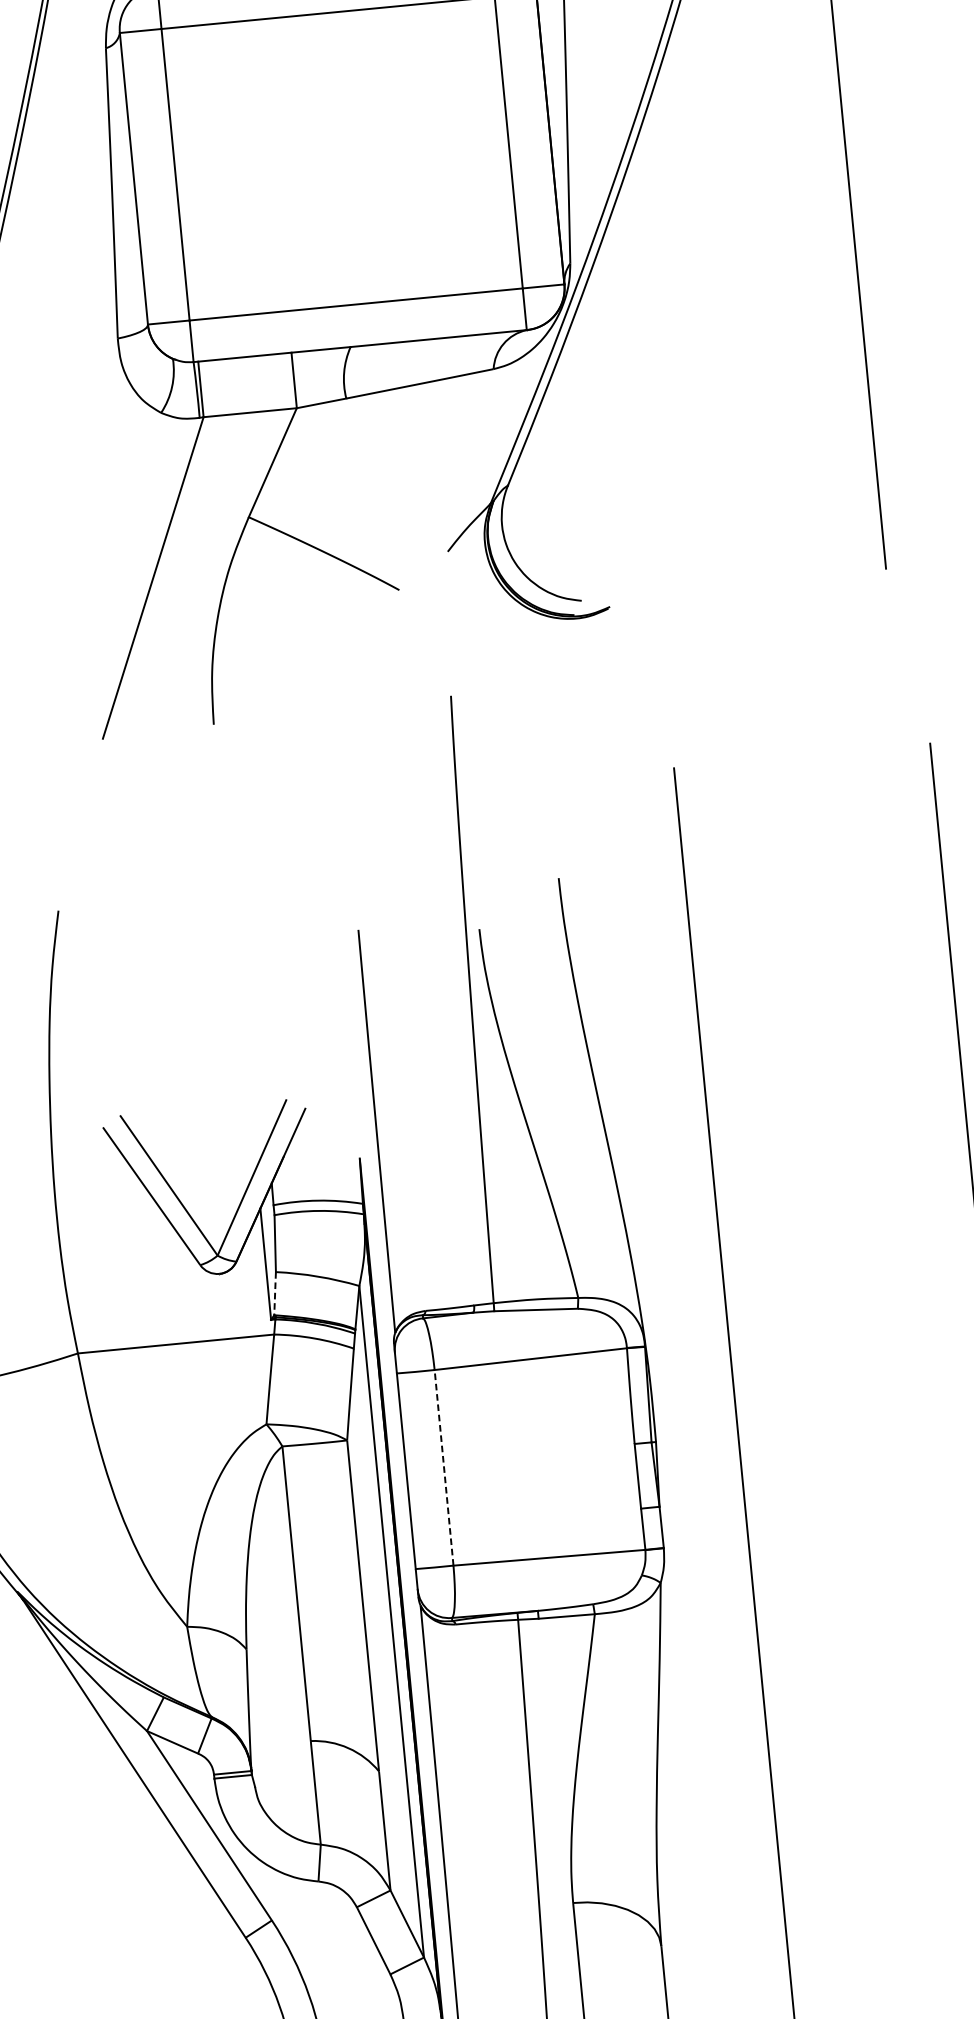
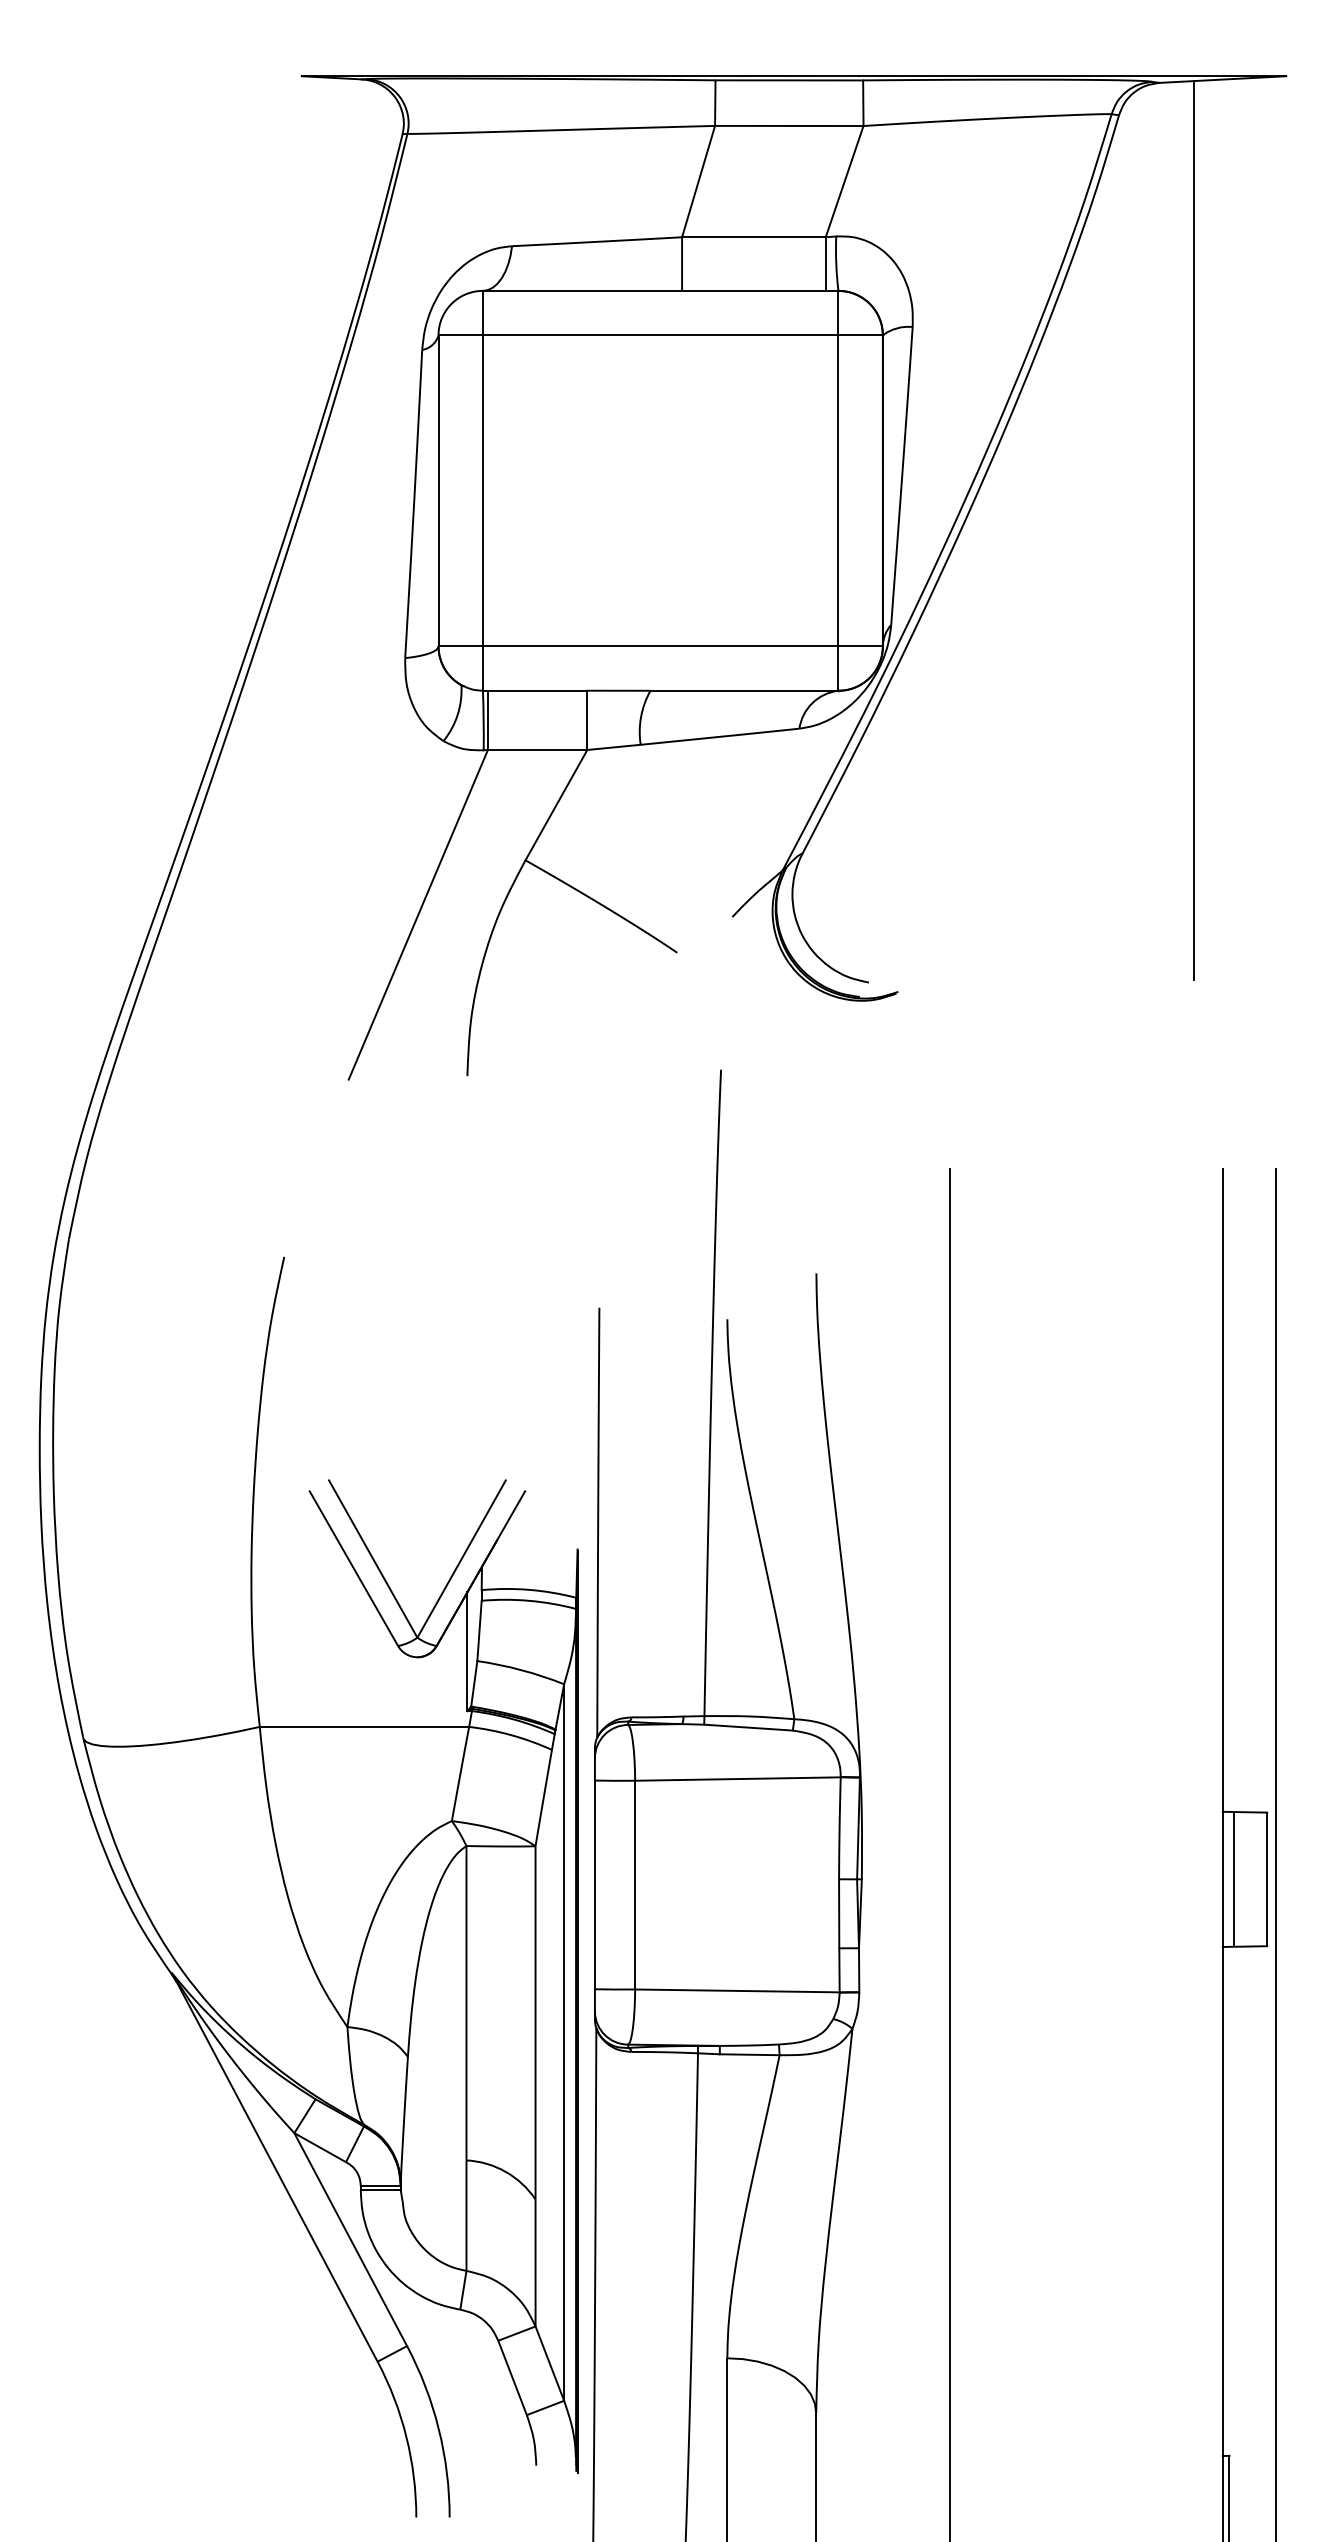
line: (275, 1293) -> (474, 1683), dashed -> solid
line: (444, 1467) -> (635, 1884), dashed -> solid

